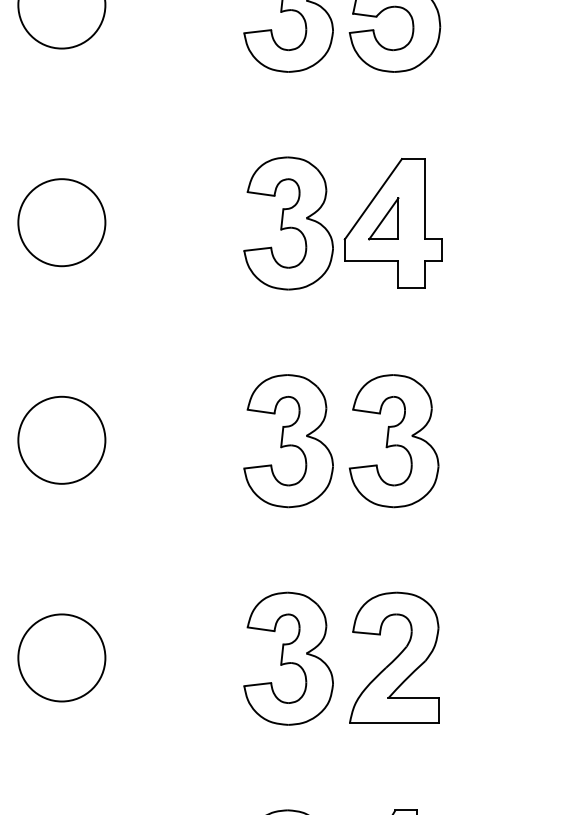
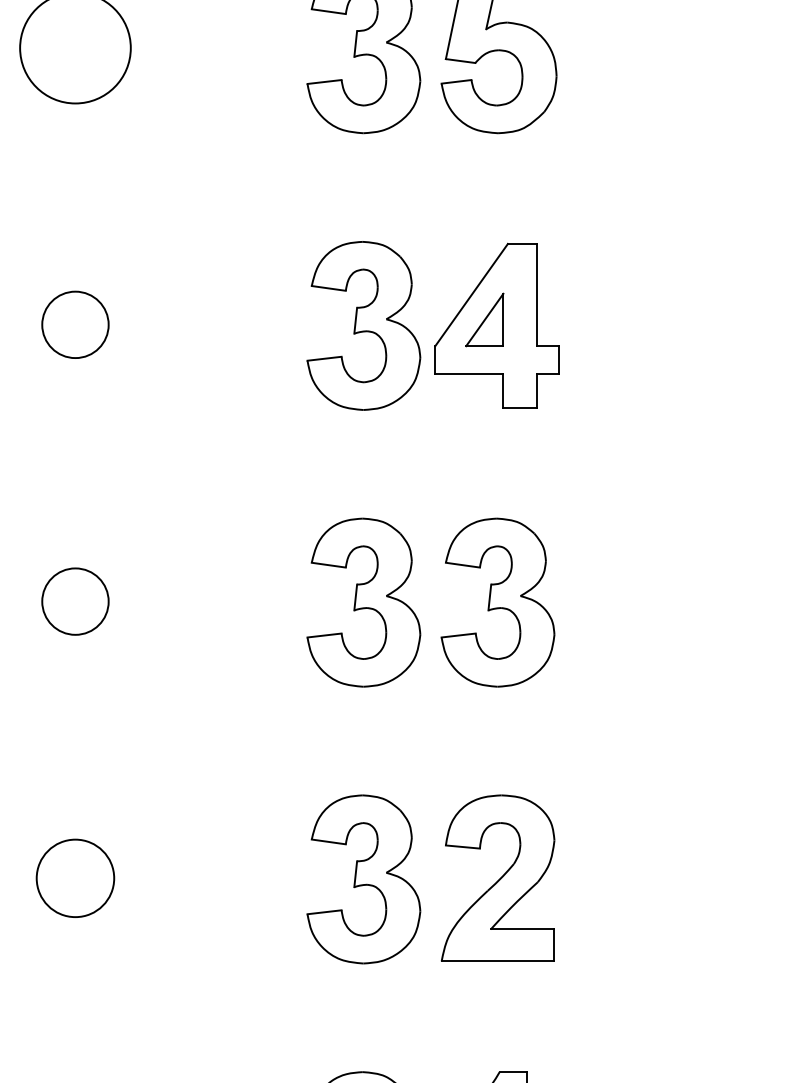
circle: (61, 222) -> (75, 324), size x0.6
circle: (61, 440) -> (75, 601), size x0.6
circle: (61, 658) -> (75, 878), size x0.7

